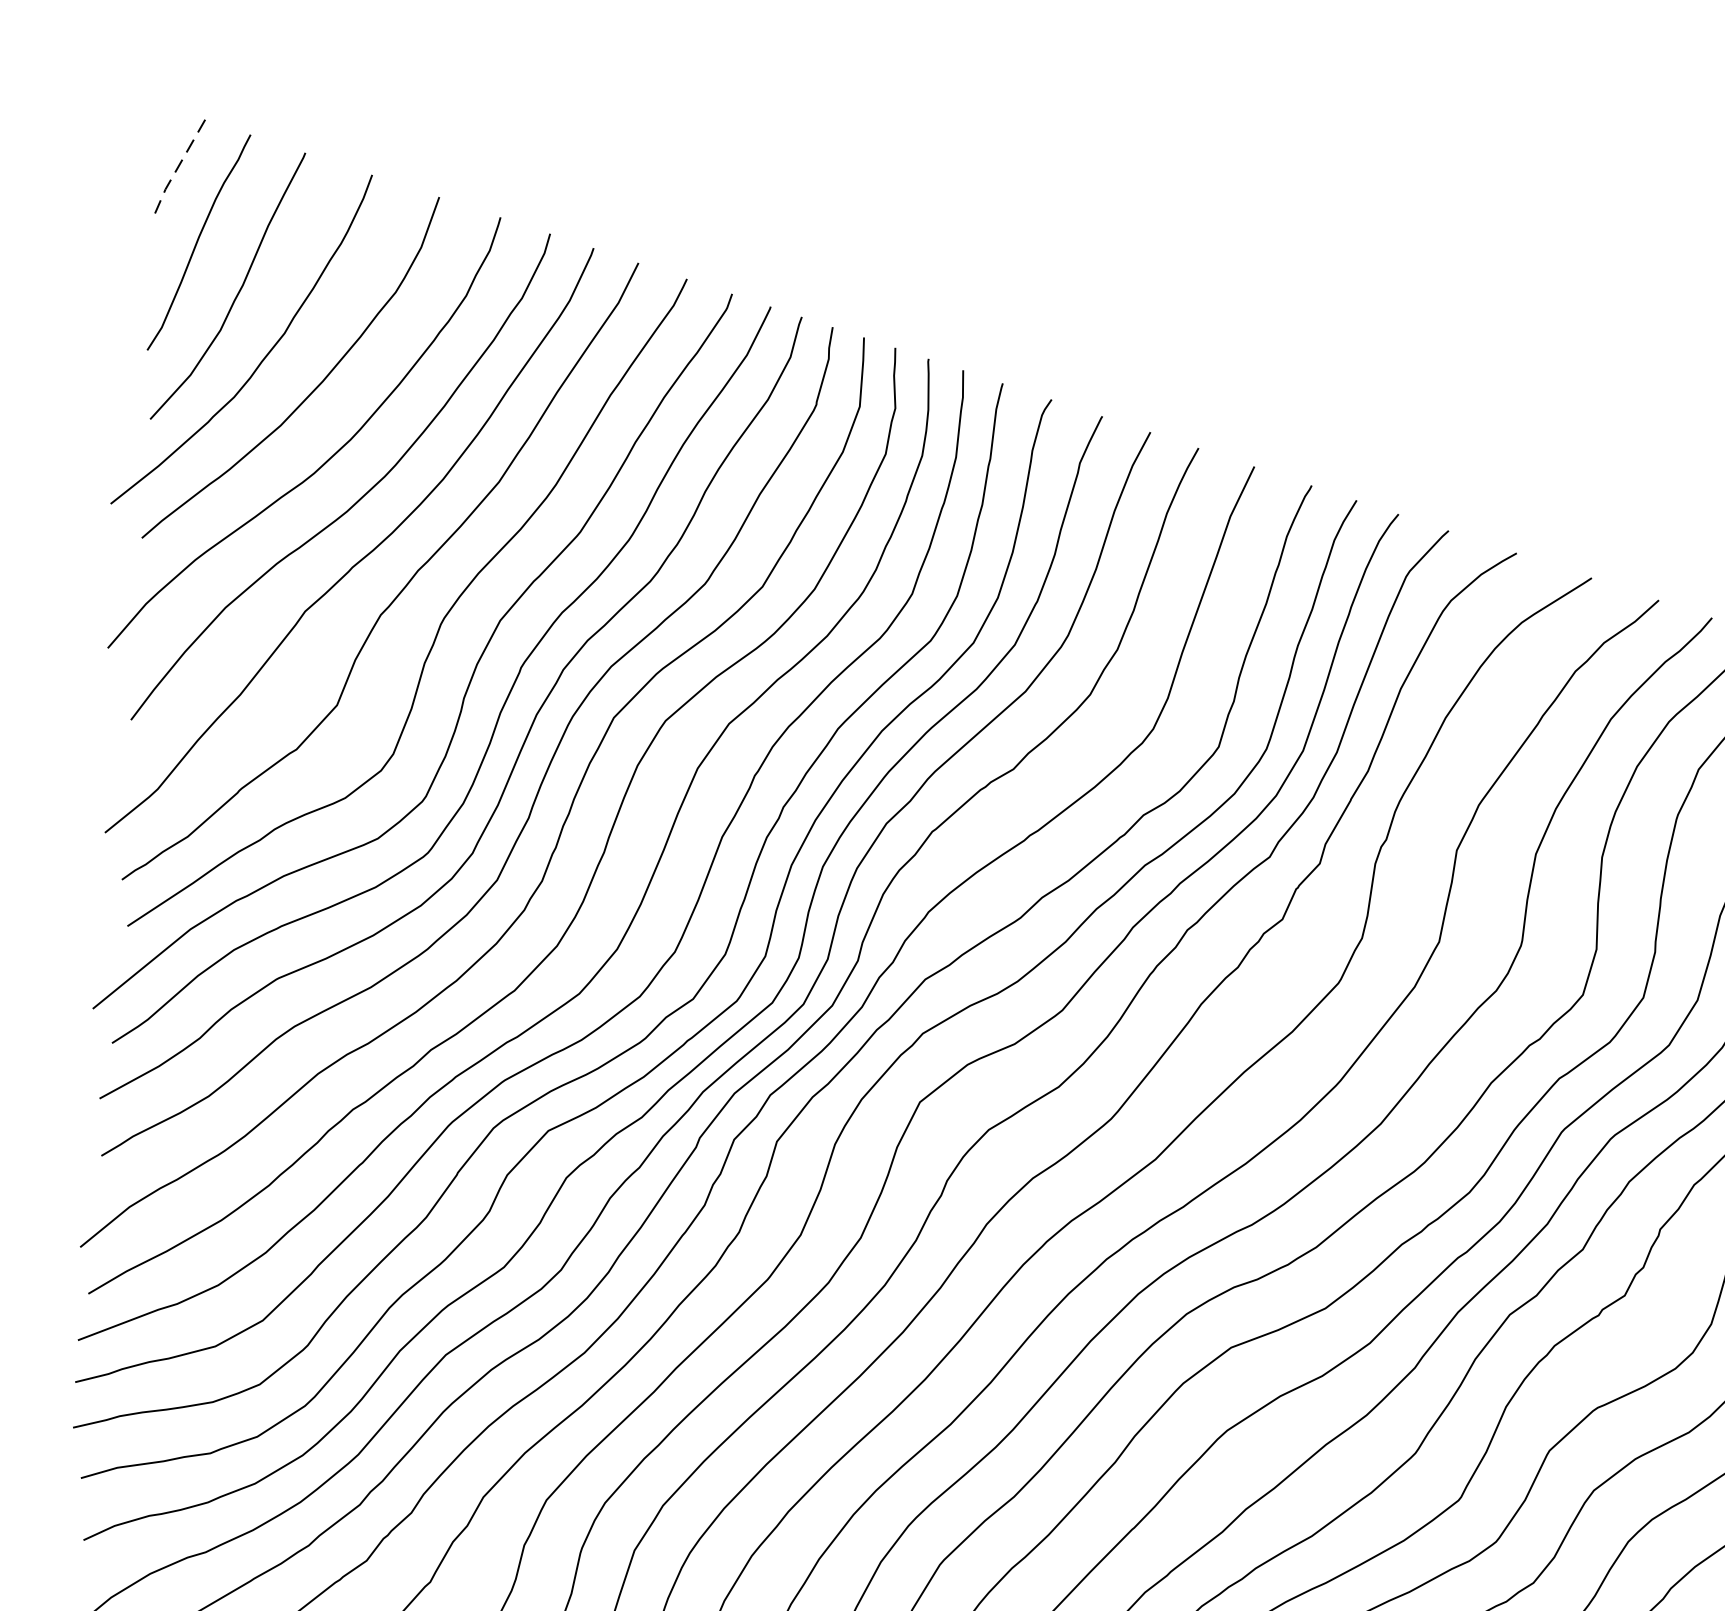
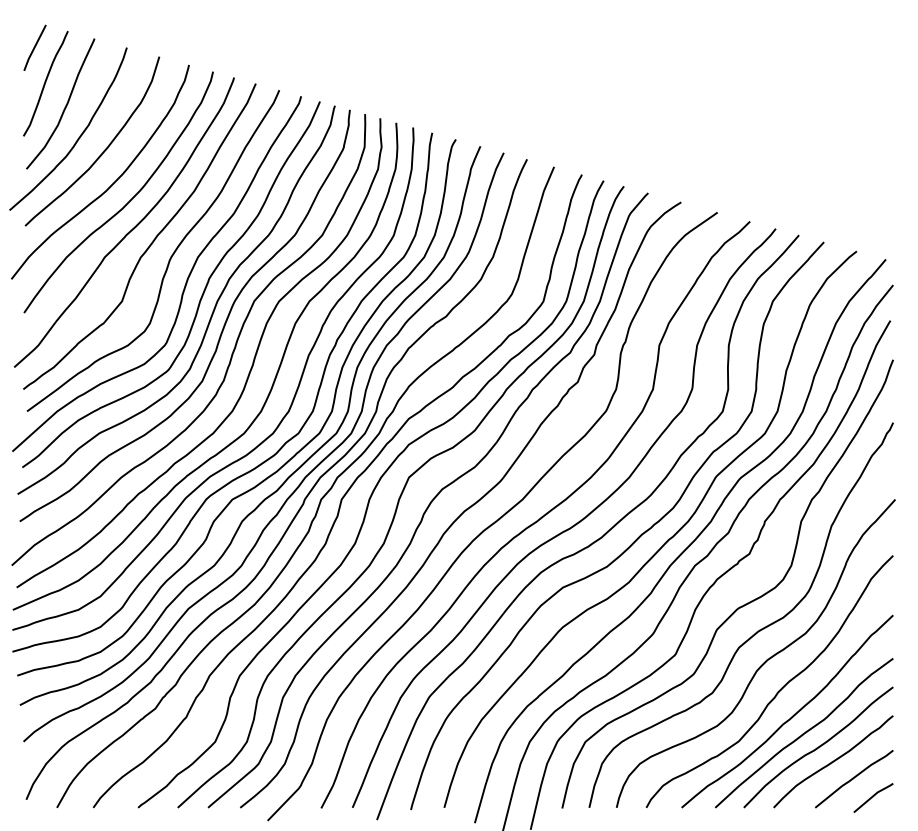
line: (178, 167) -> (34, 48), dashed -> solid

